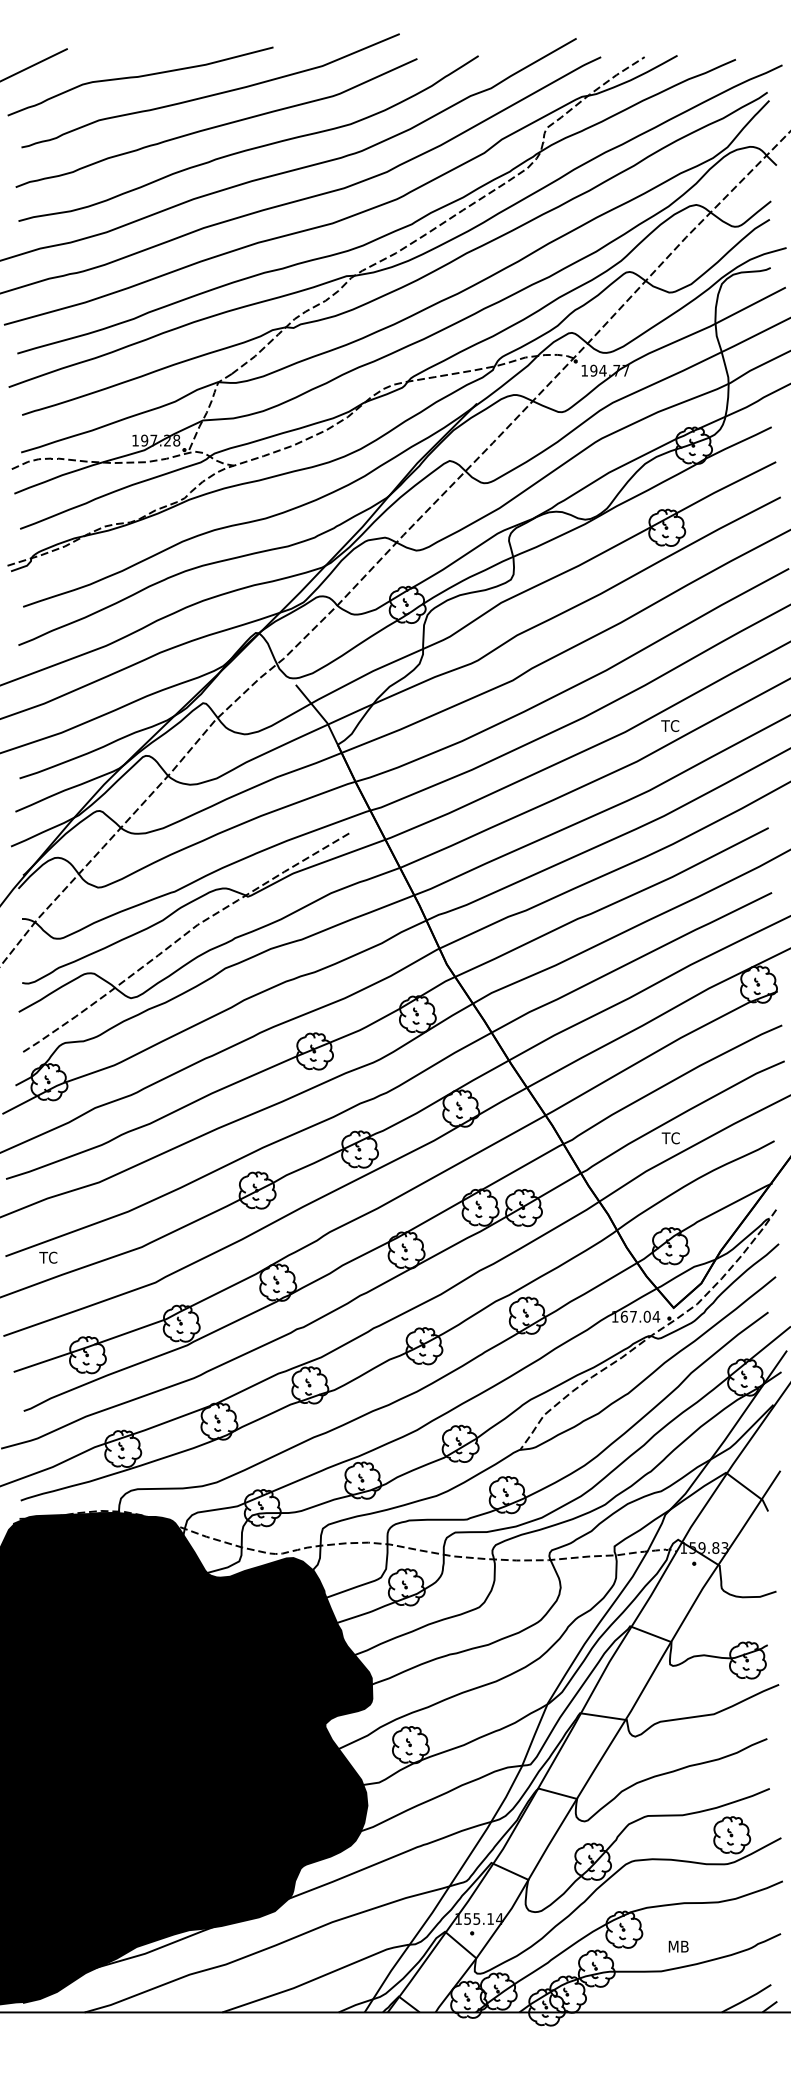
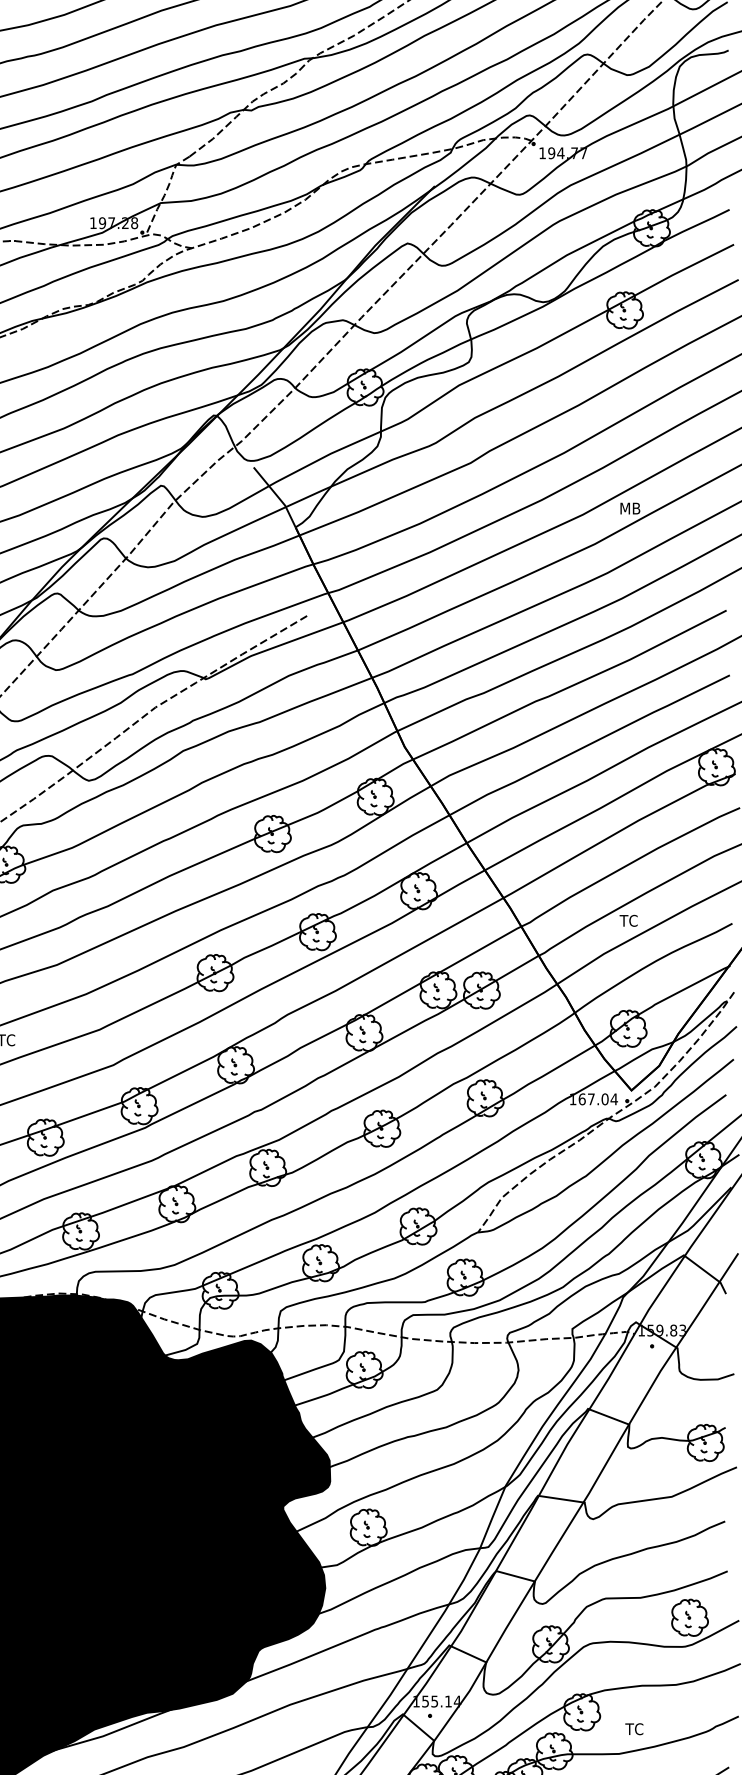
text: (671, 725) -> (629, 508), TC -> MB
text: (677, 1946) -> (635, 1729), MB -> TC

